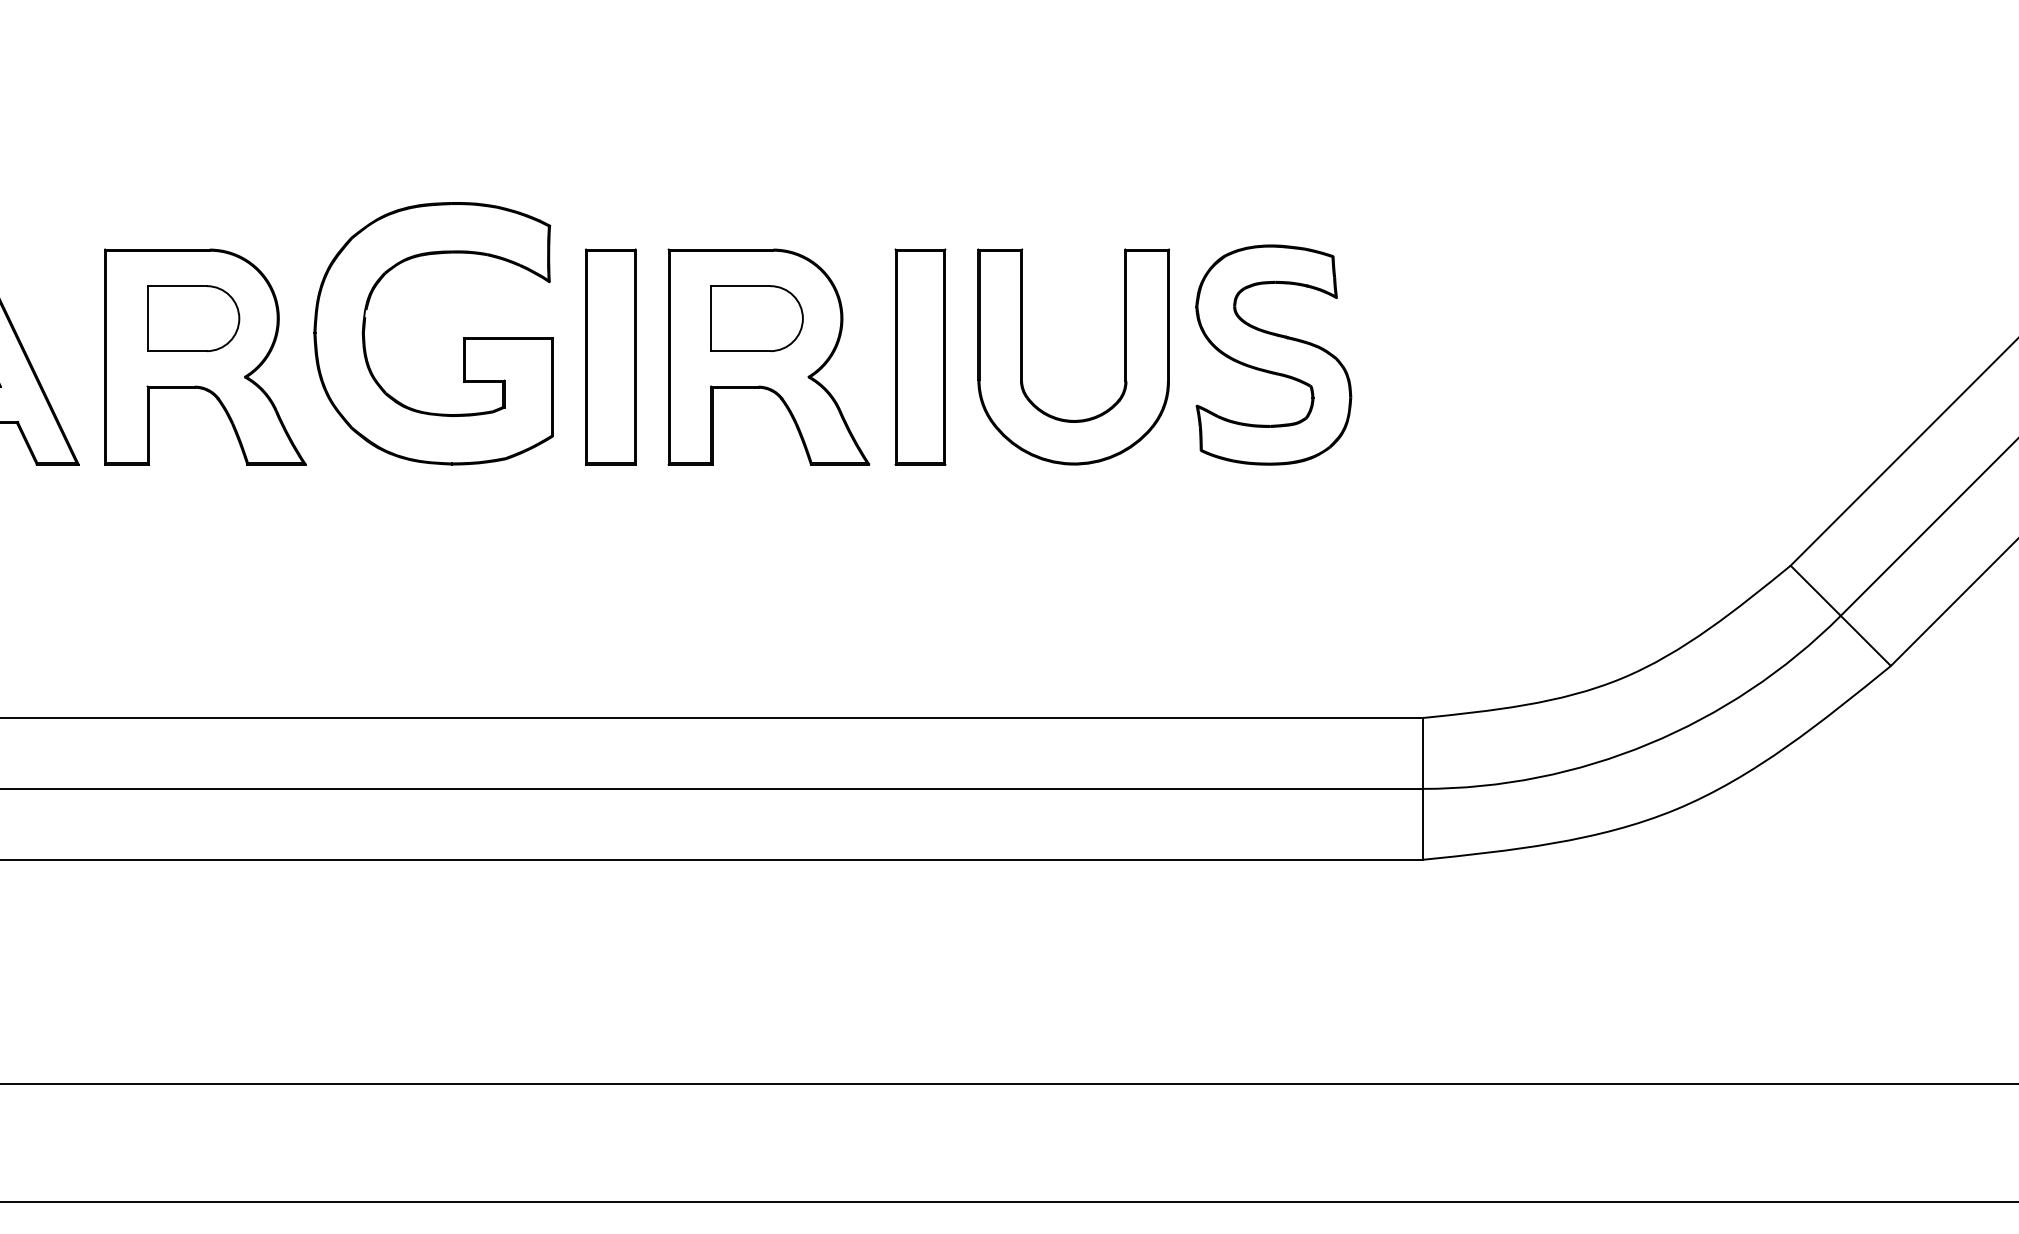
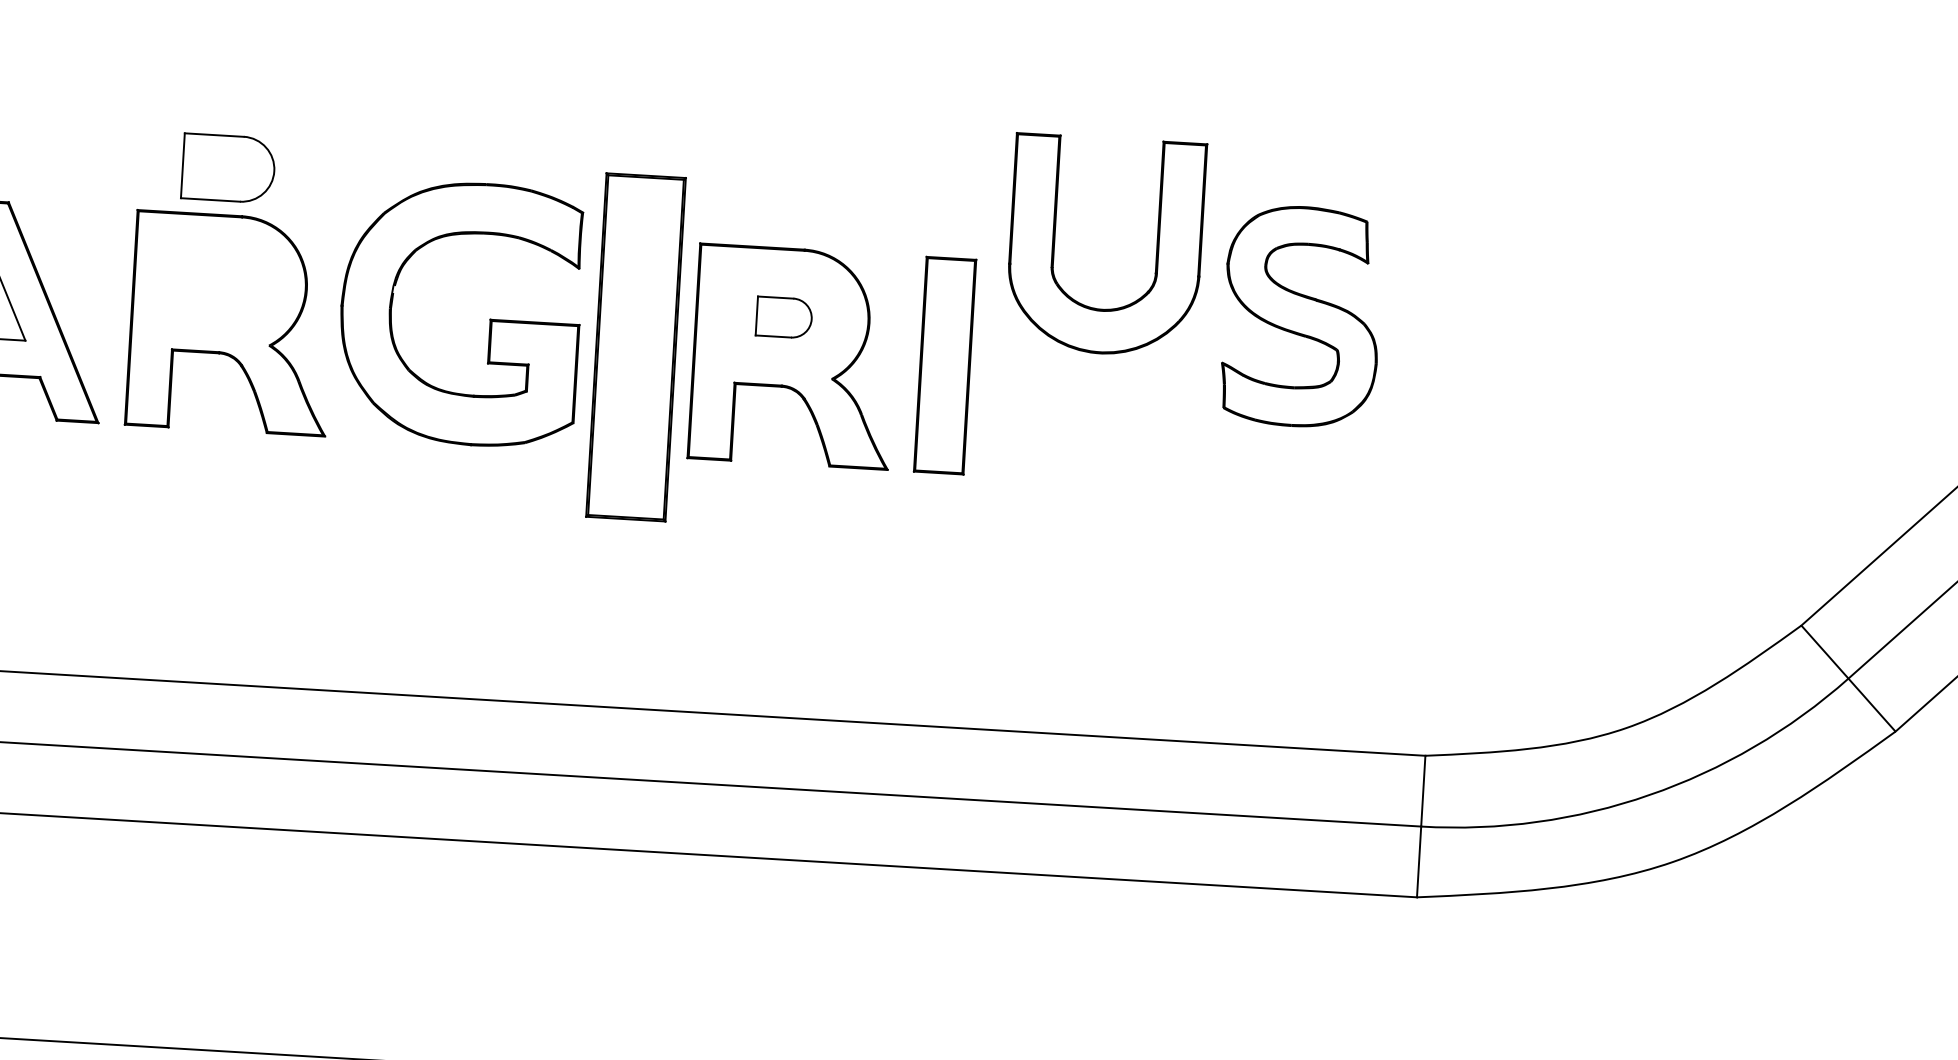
part: (193, 318) -> (228, 168), moved
part: (756, 318) -> (783, 317), size x0.6
part: (1273, 354) -> (1301, 316), moved
part: (610, 356) -> (635, 346), size x1.6
part: (1022, 356) -> (1054, 242), moved

